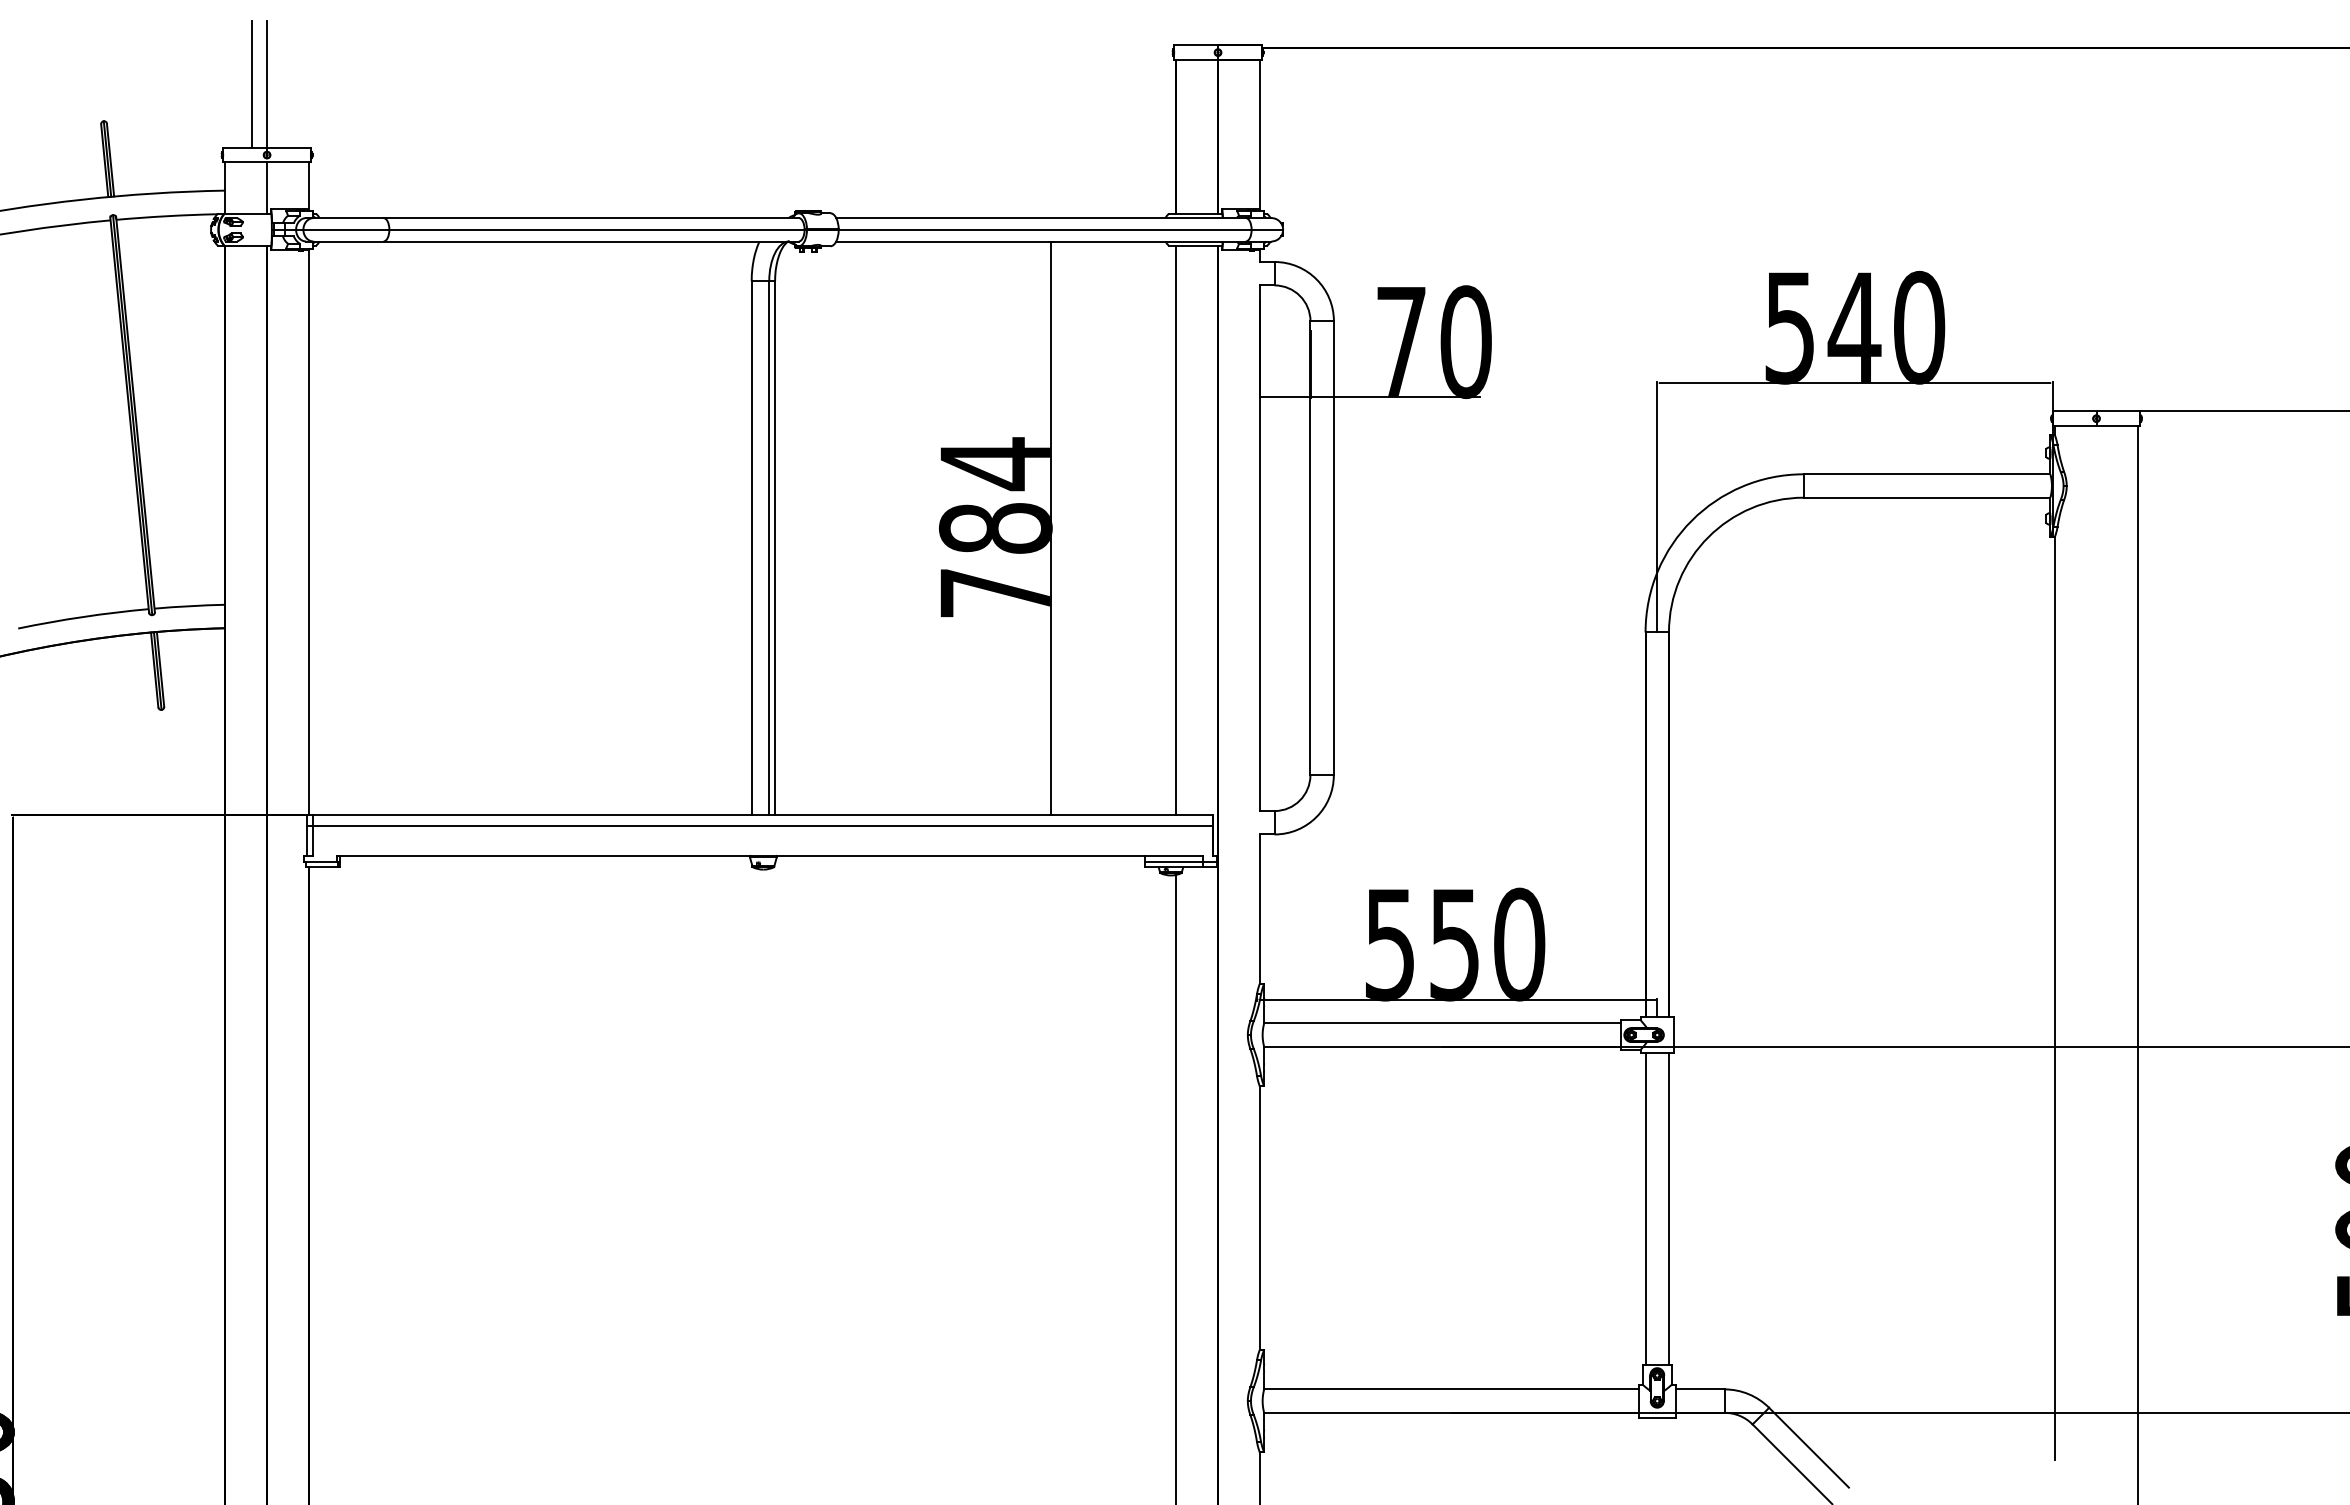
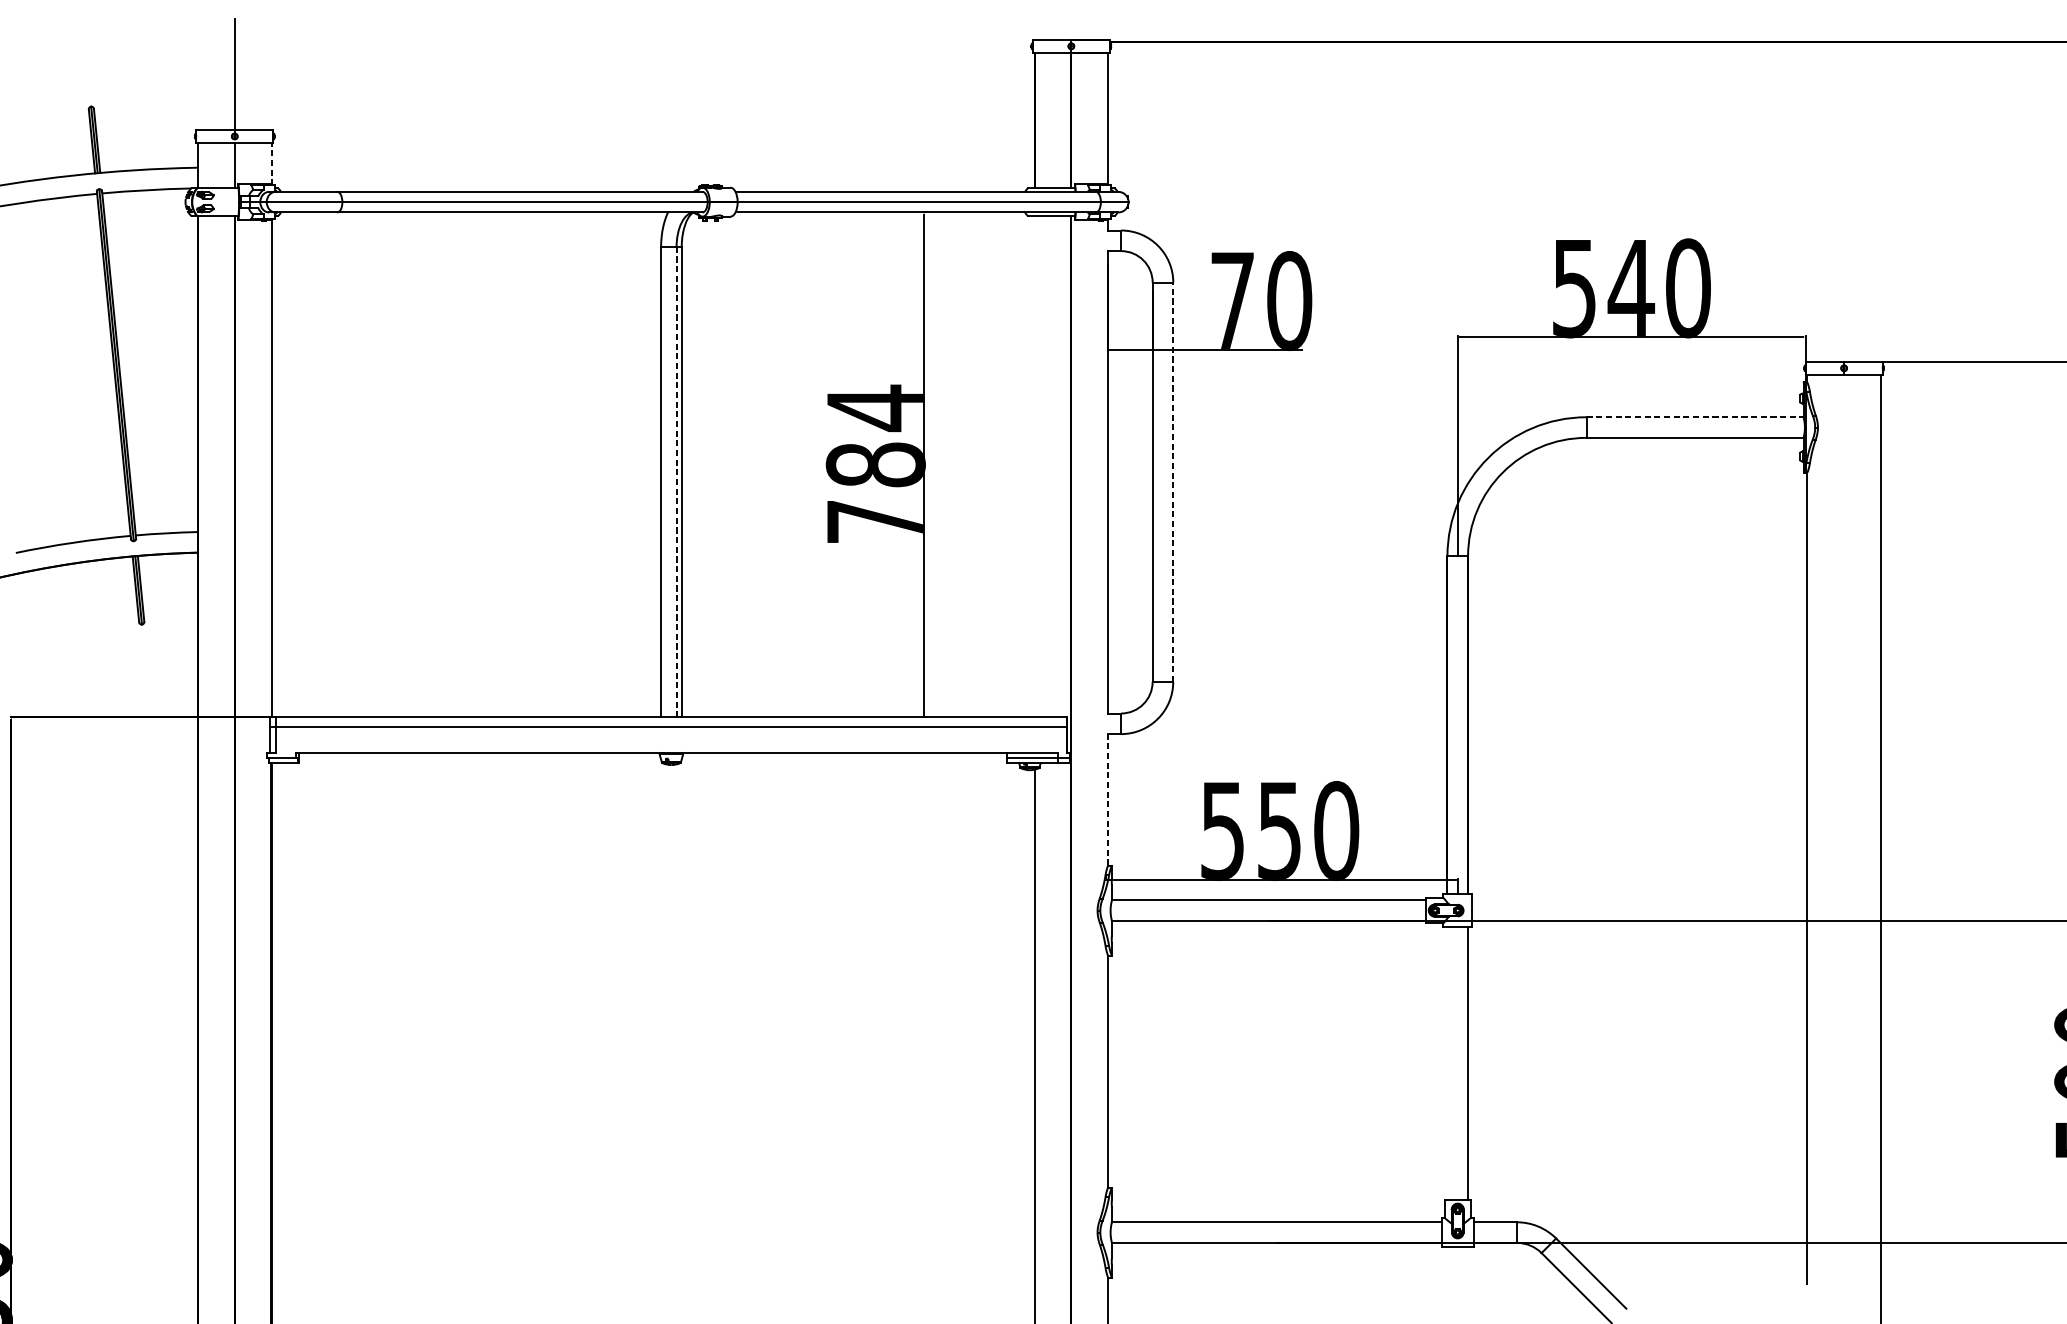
line: (252, 84) -> (221, 74), removed
line: (308, 186) -> (271, 164), solid -> dashed
line: (1927, 474) -> (1695, 417), solid -> dashed
line: (1176, 530) -> (1034, 466), removed
line: (769, 547) -> (676, 481), solid -> dashed
line: (1333, 548) -> (1172, 482), solid -> dashed
line: (1259, 909) -> (1107, 800), solid -> dashed
line: (1645, 1208) -> (1447, 1063), removed

